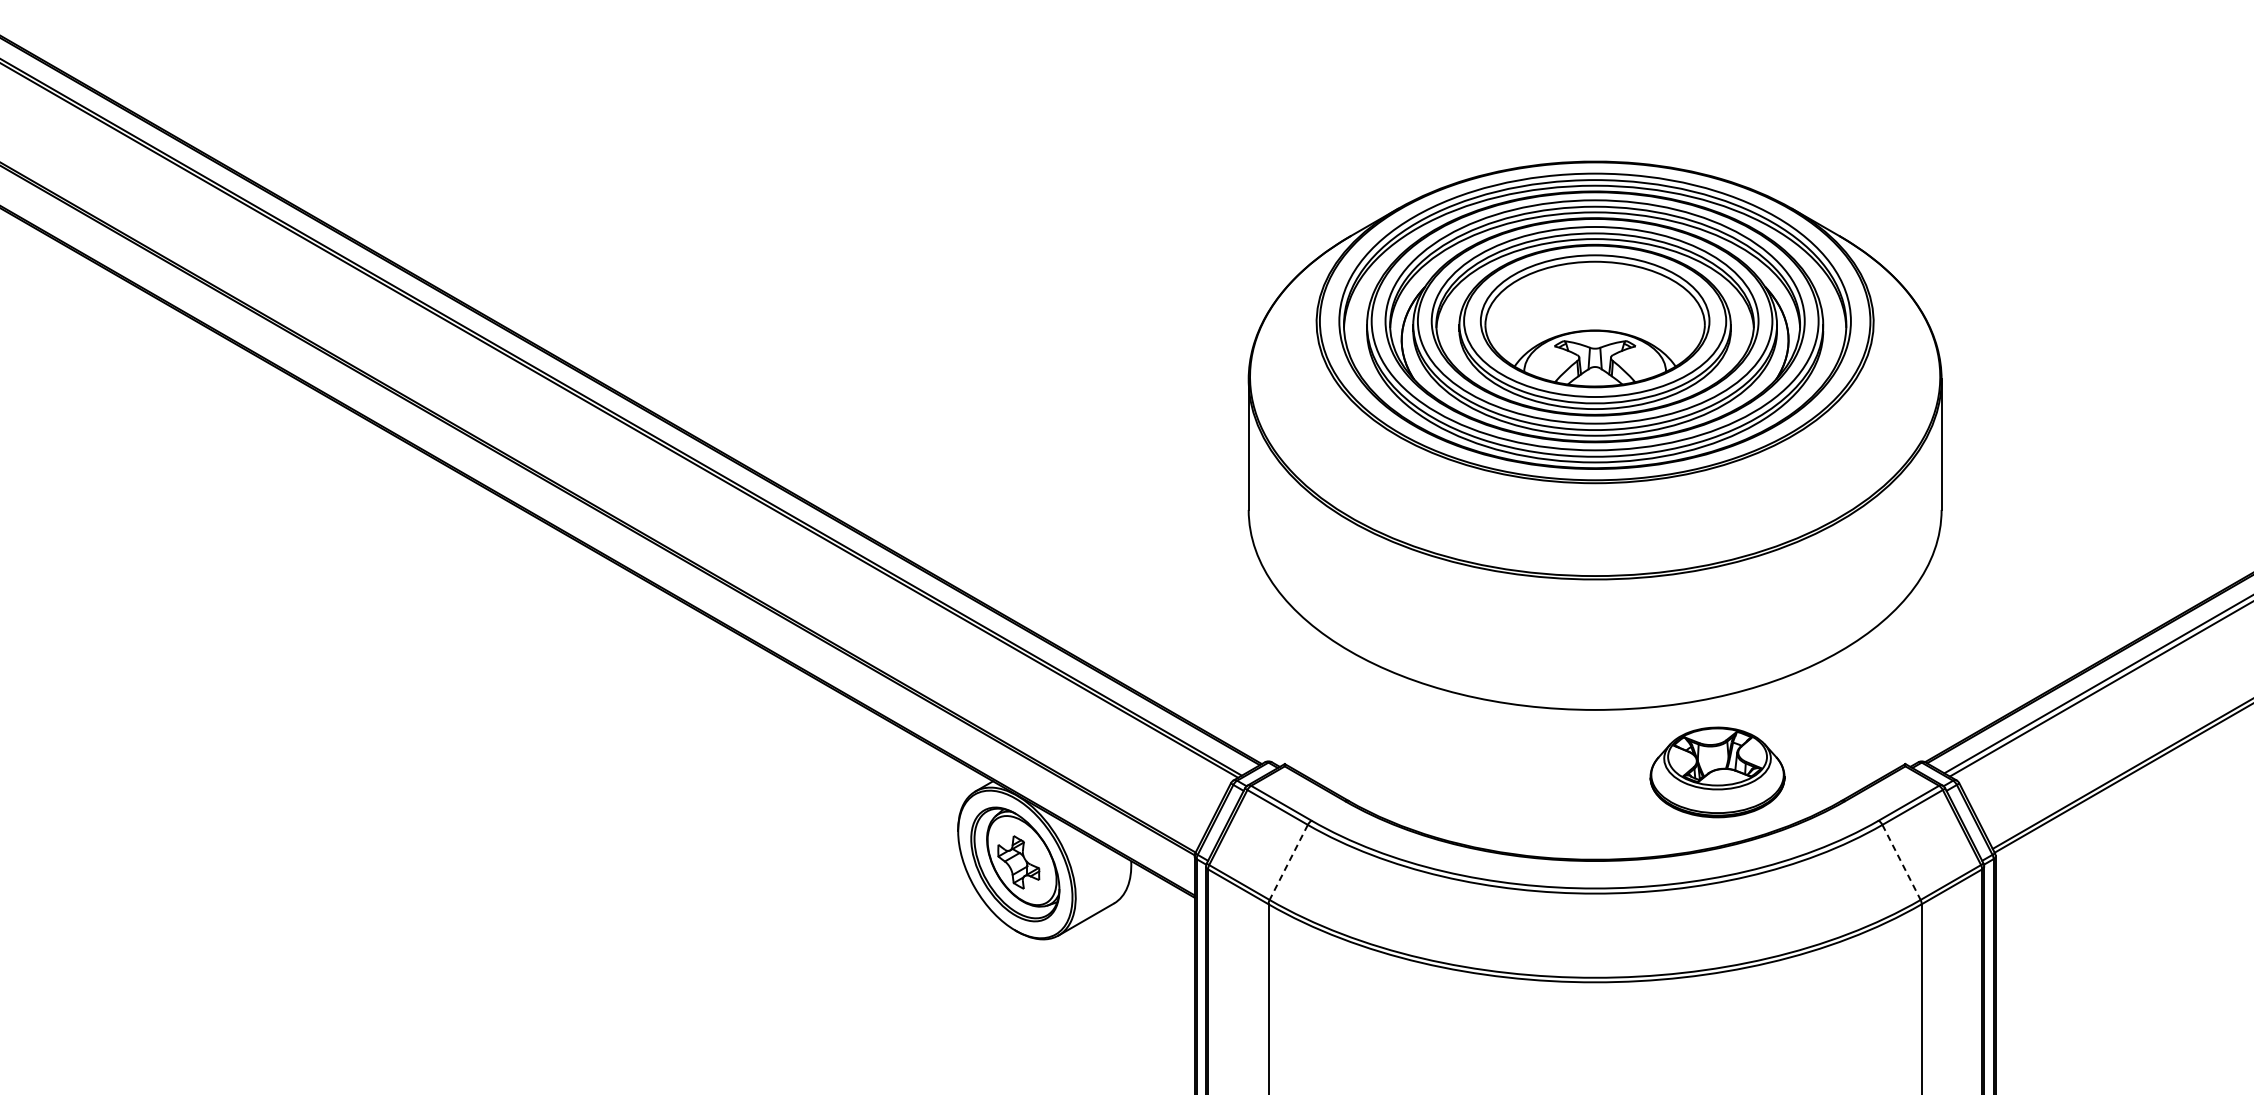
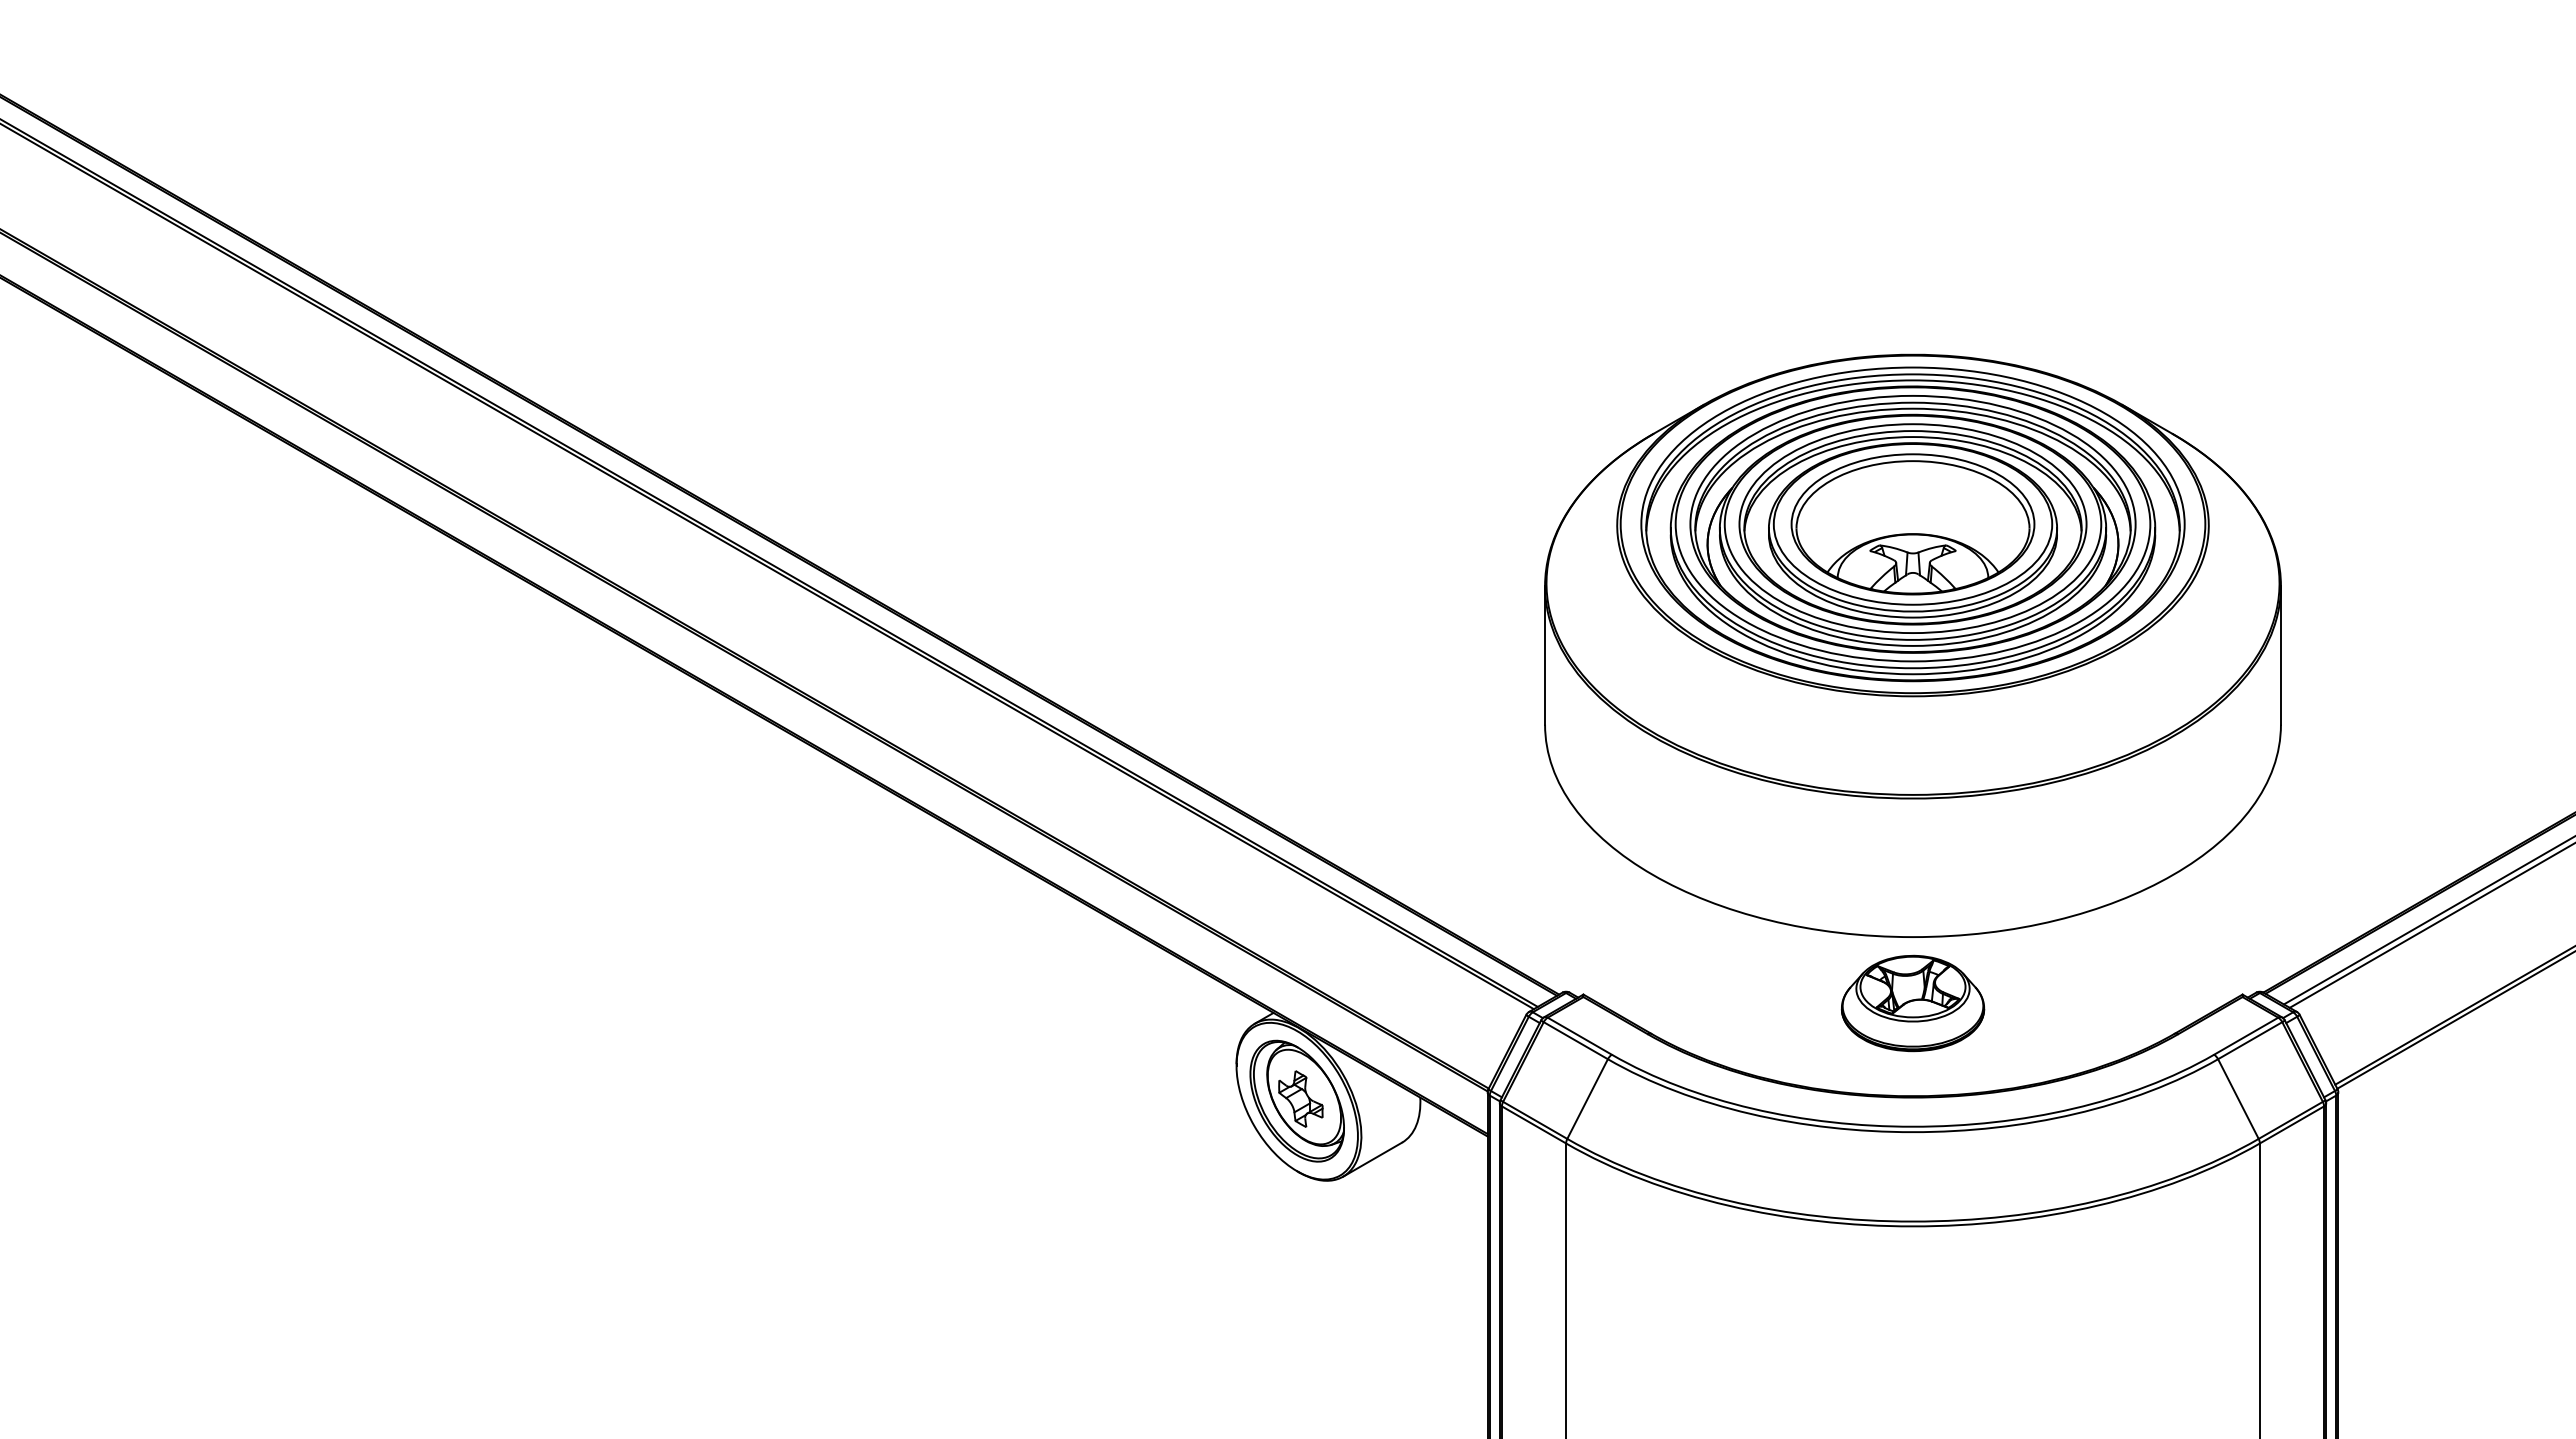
part: (1717, 772) -> (1912, 1003), moved
line: (1288, 862) -> (1587, 1099), dashed -> solid
line: (1901, 862) -> (2238, 1099), dashed -> solid

